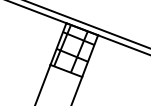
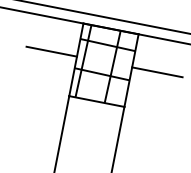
line: (44, 36) -> (51, 51), added
line: (104, 59) -> (155, 72), added

